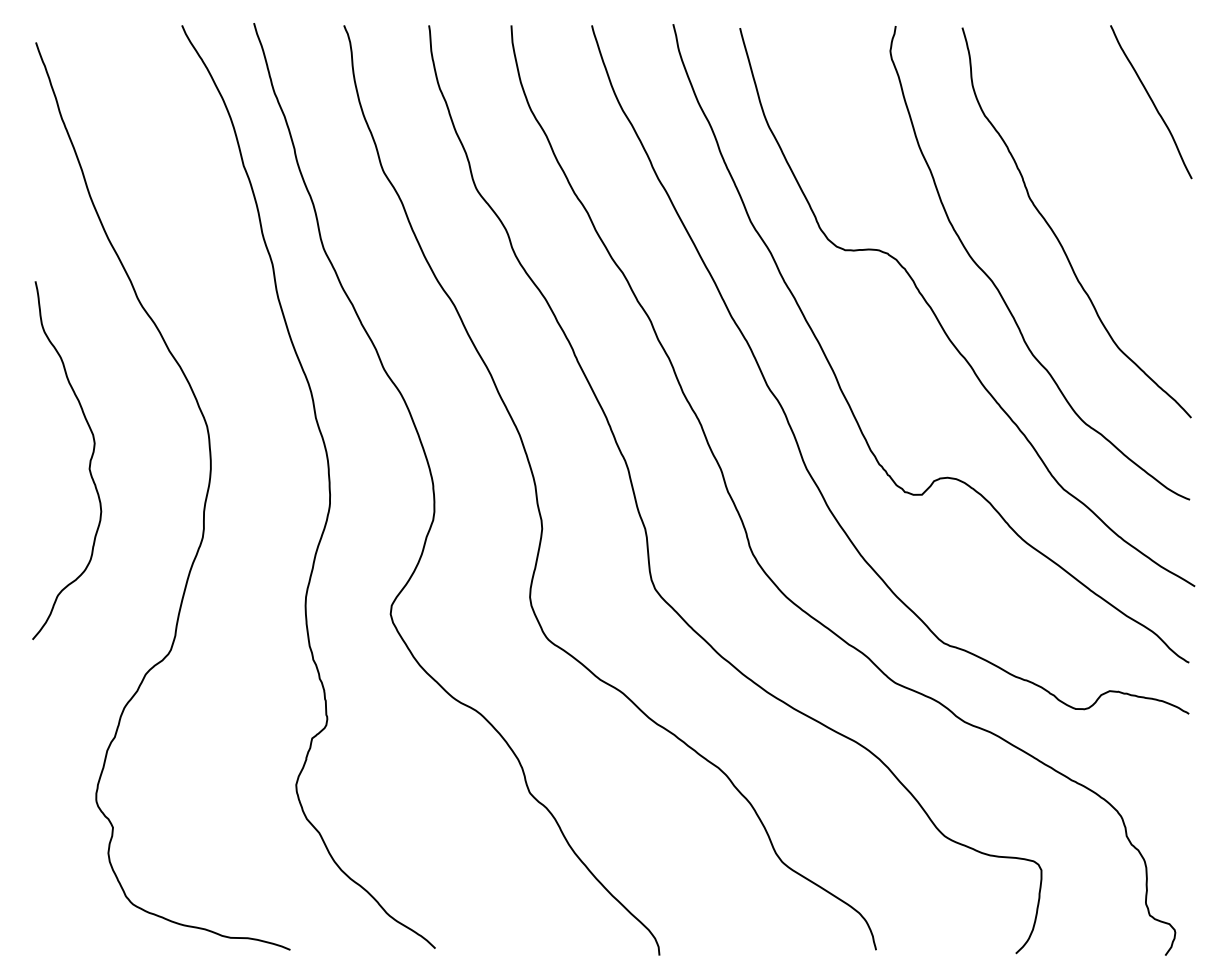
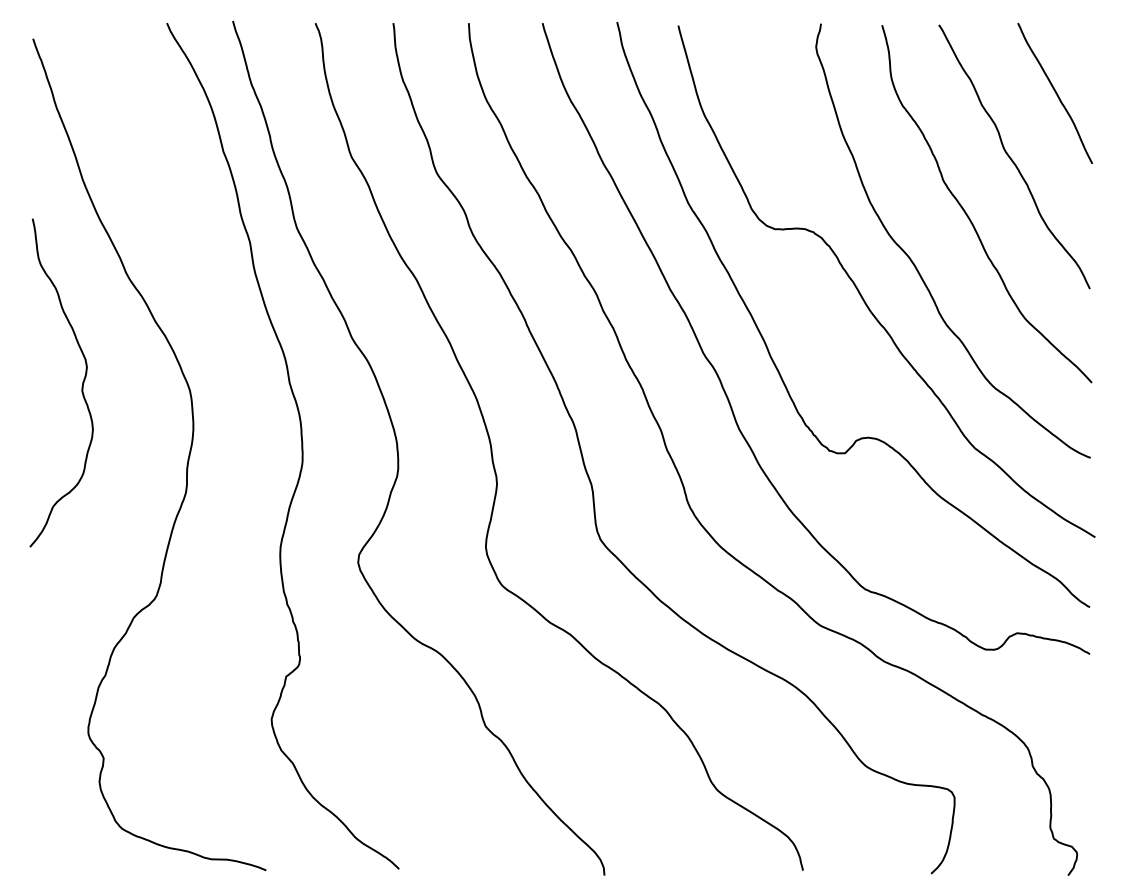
curve: (1103, 173) -> (1011, 158), added
curve: (88, 464) -> (81, 386), moved

